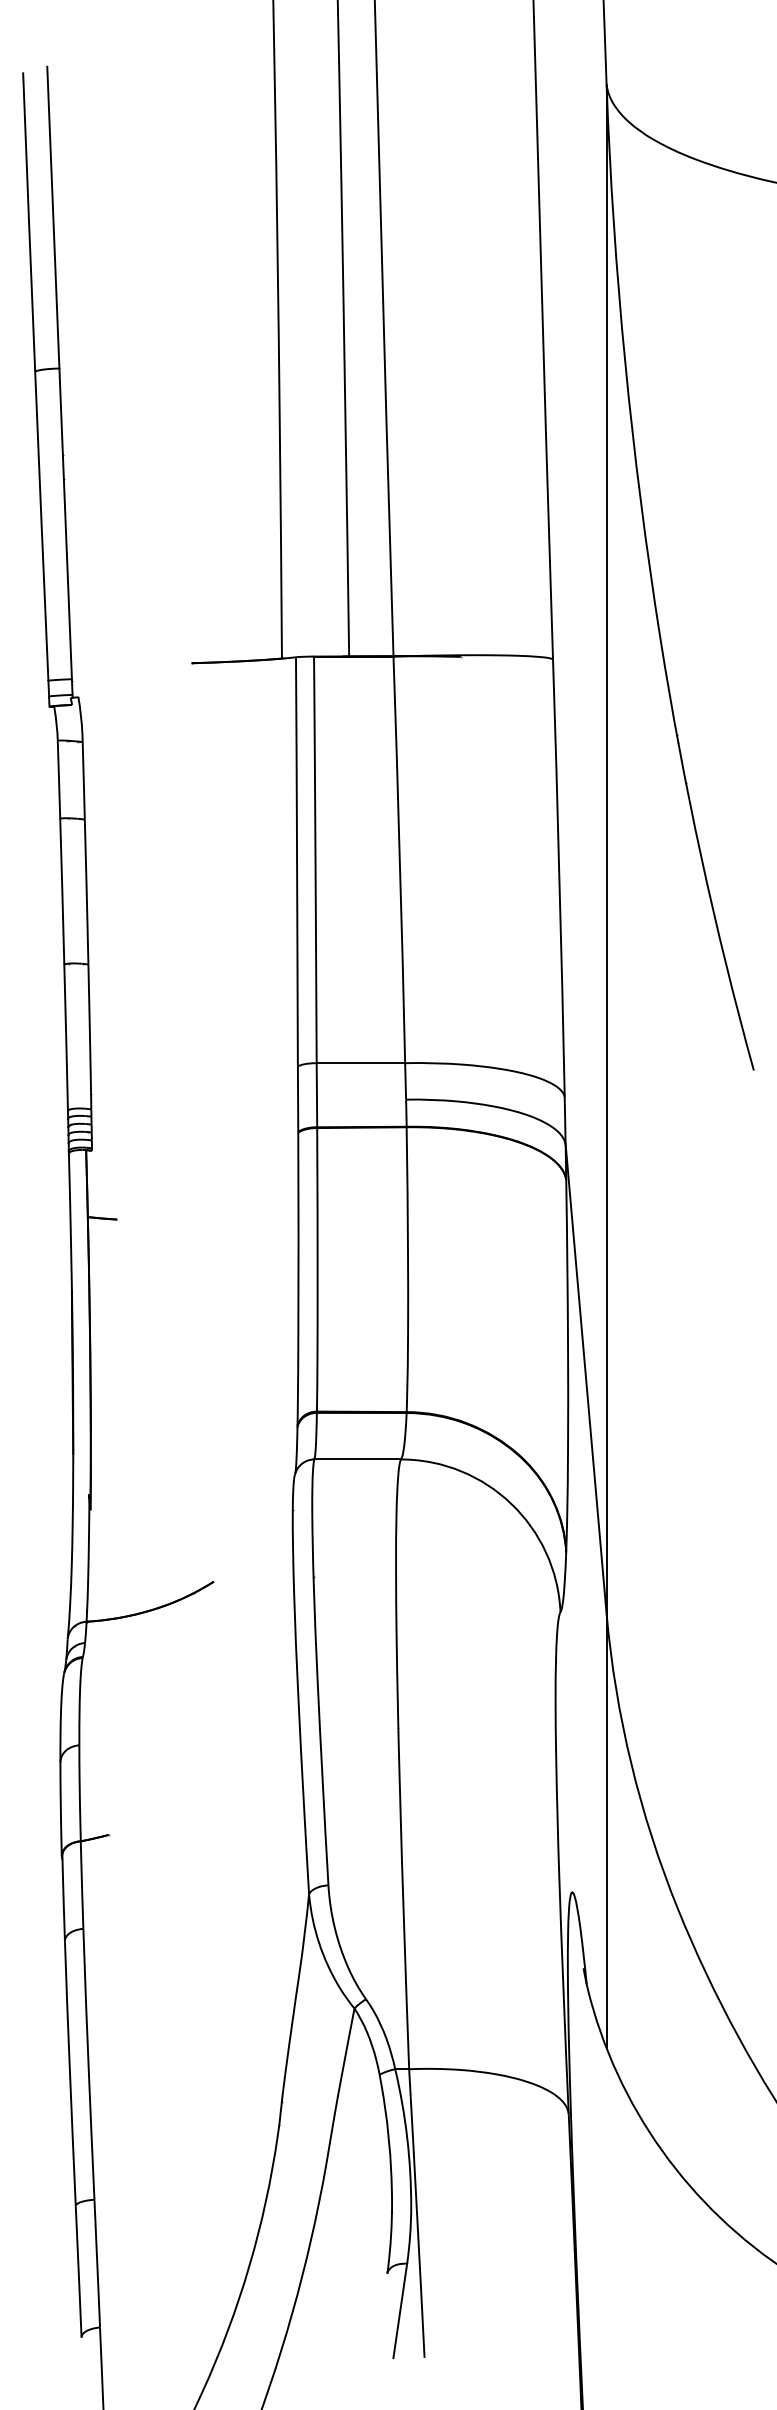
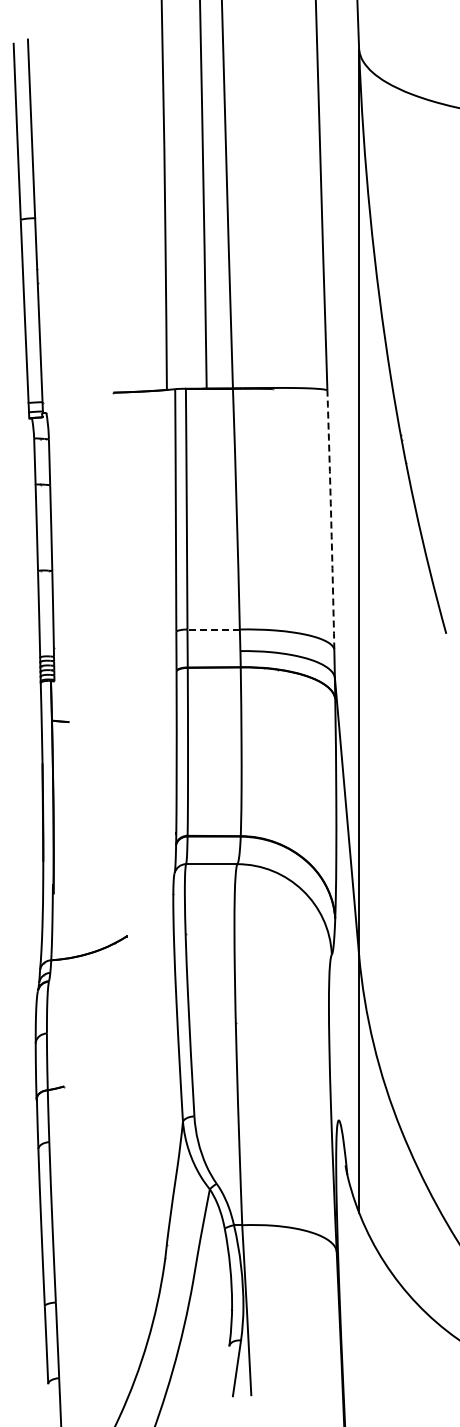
line: (559, 879) -> (331, 520), solid -> dashed
line: (360, 1063) -> (213, 629), solid -> dashed

